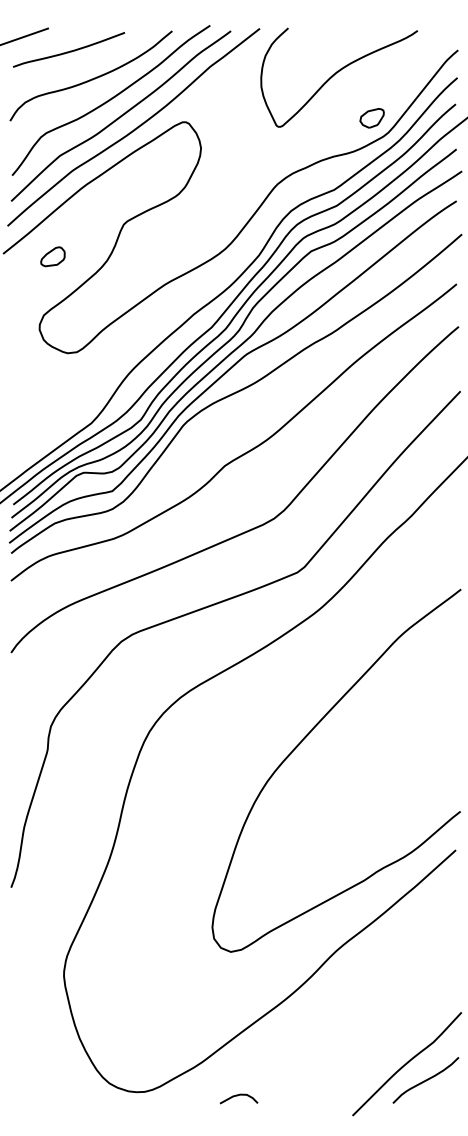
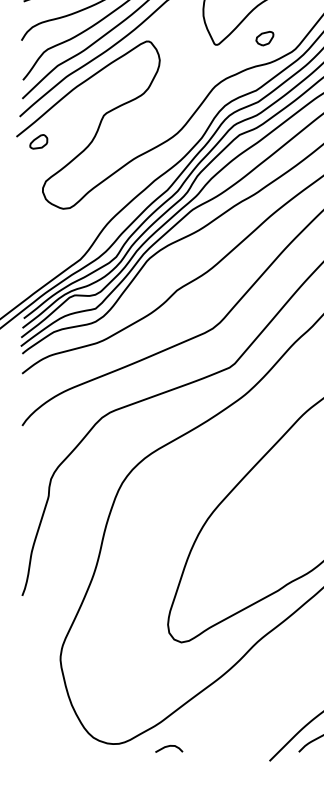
part: (371, 118) -> (264, 38), moved
part: (52, 256) -> (38, 141), moved
curve: (237, 1096) -> (168, 747), moved

